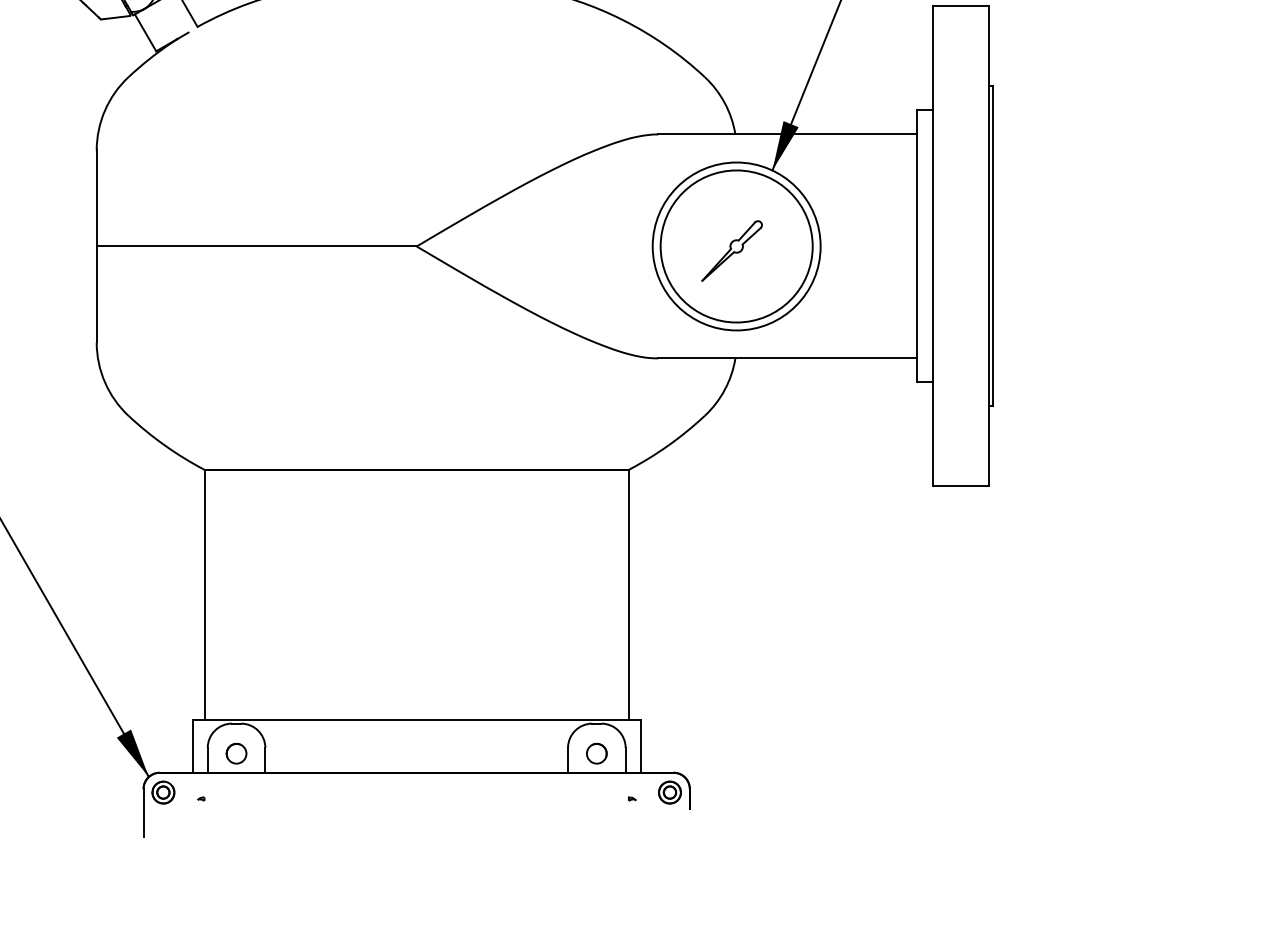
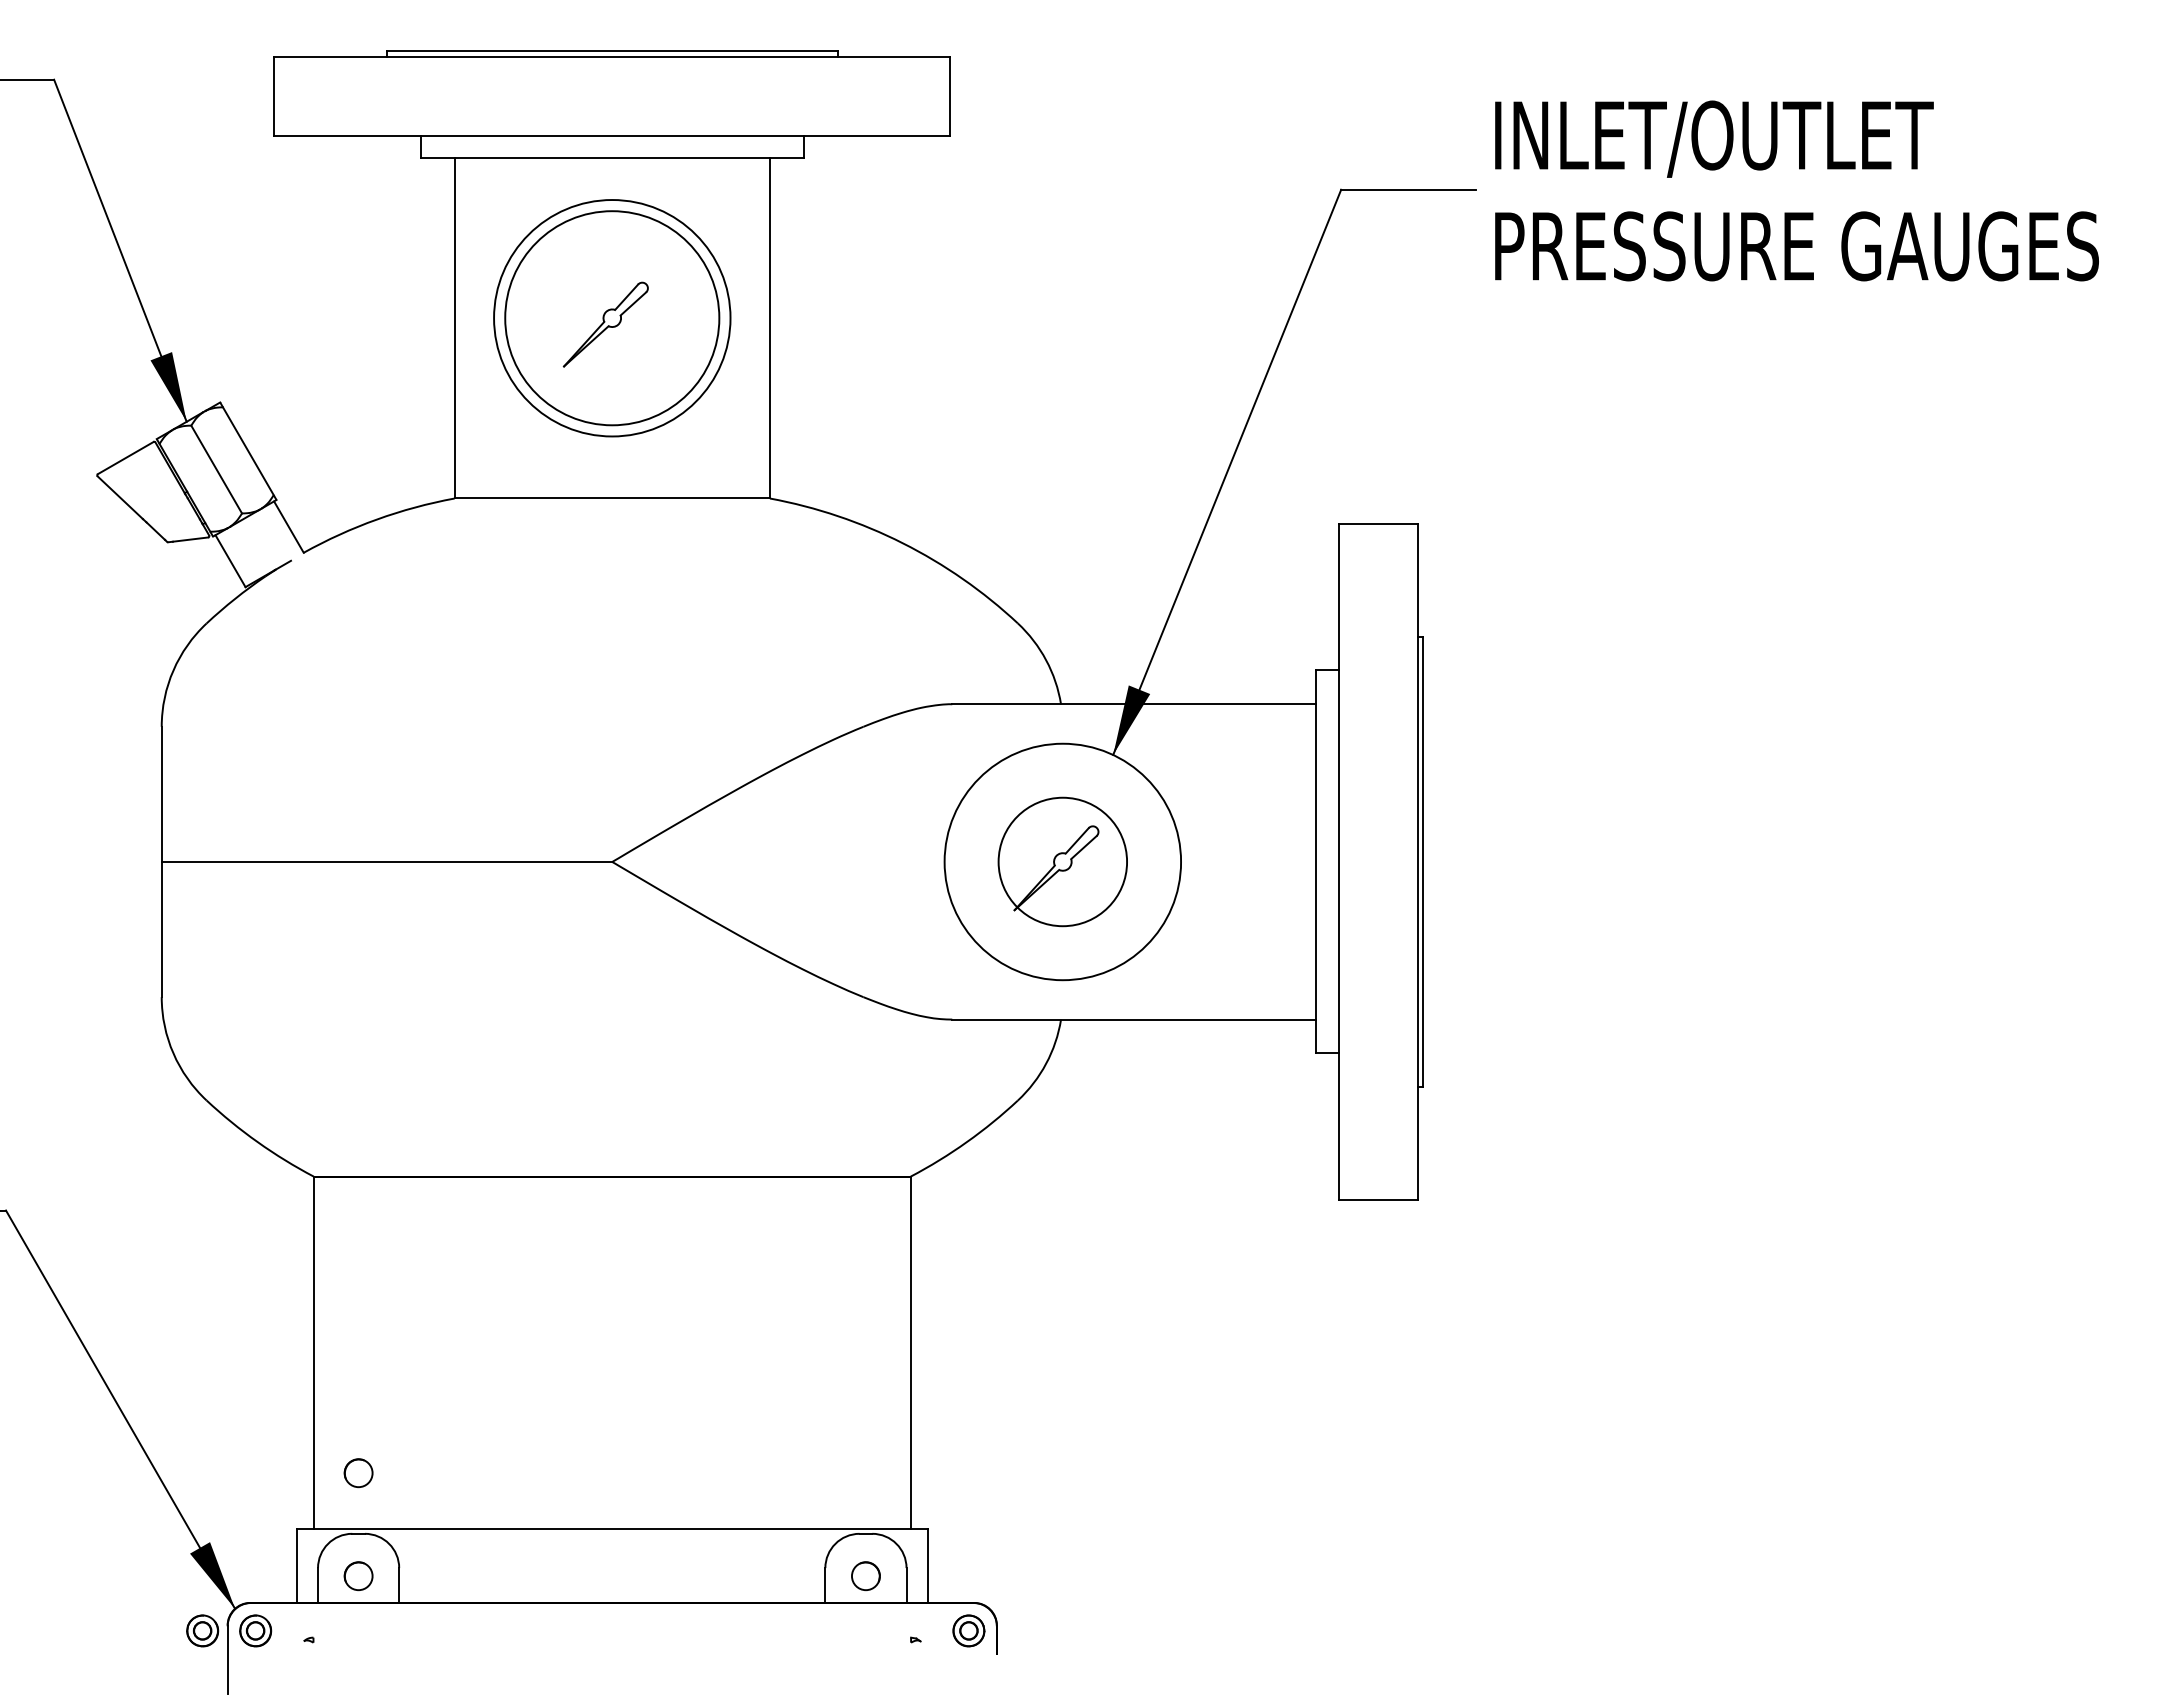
circle: (736, 246) -> (1062, 861), size x0.6
part: (236, 680) -> (358, 1473), added
part: (125, 792) -> (202, 1630), added

